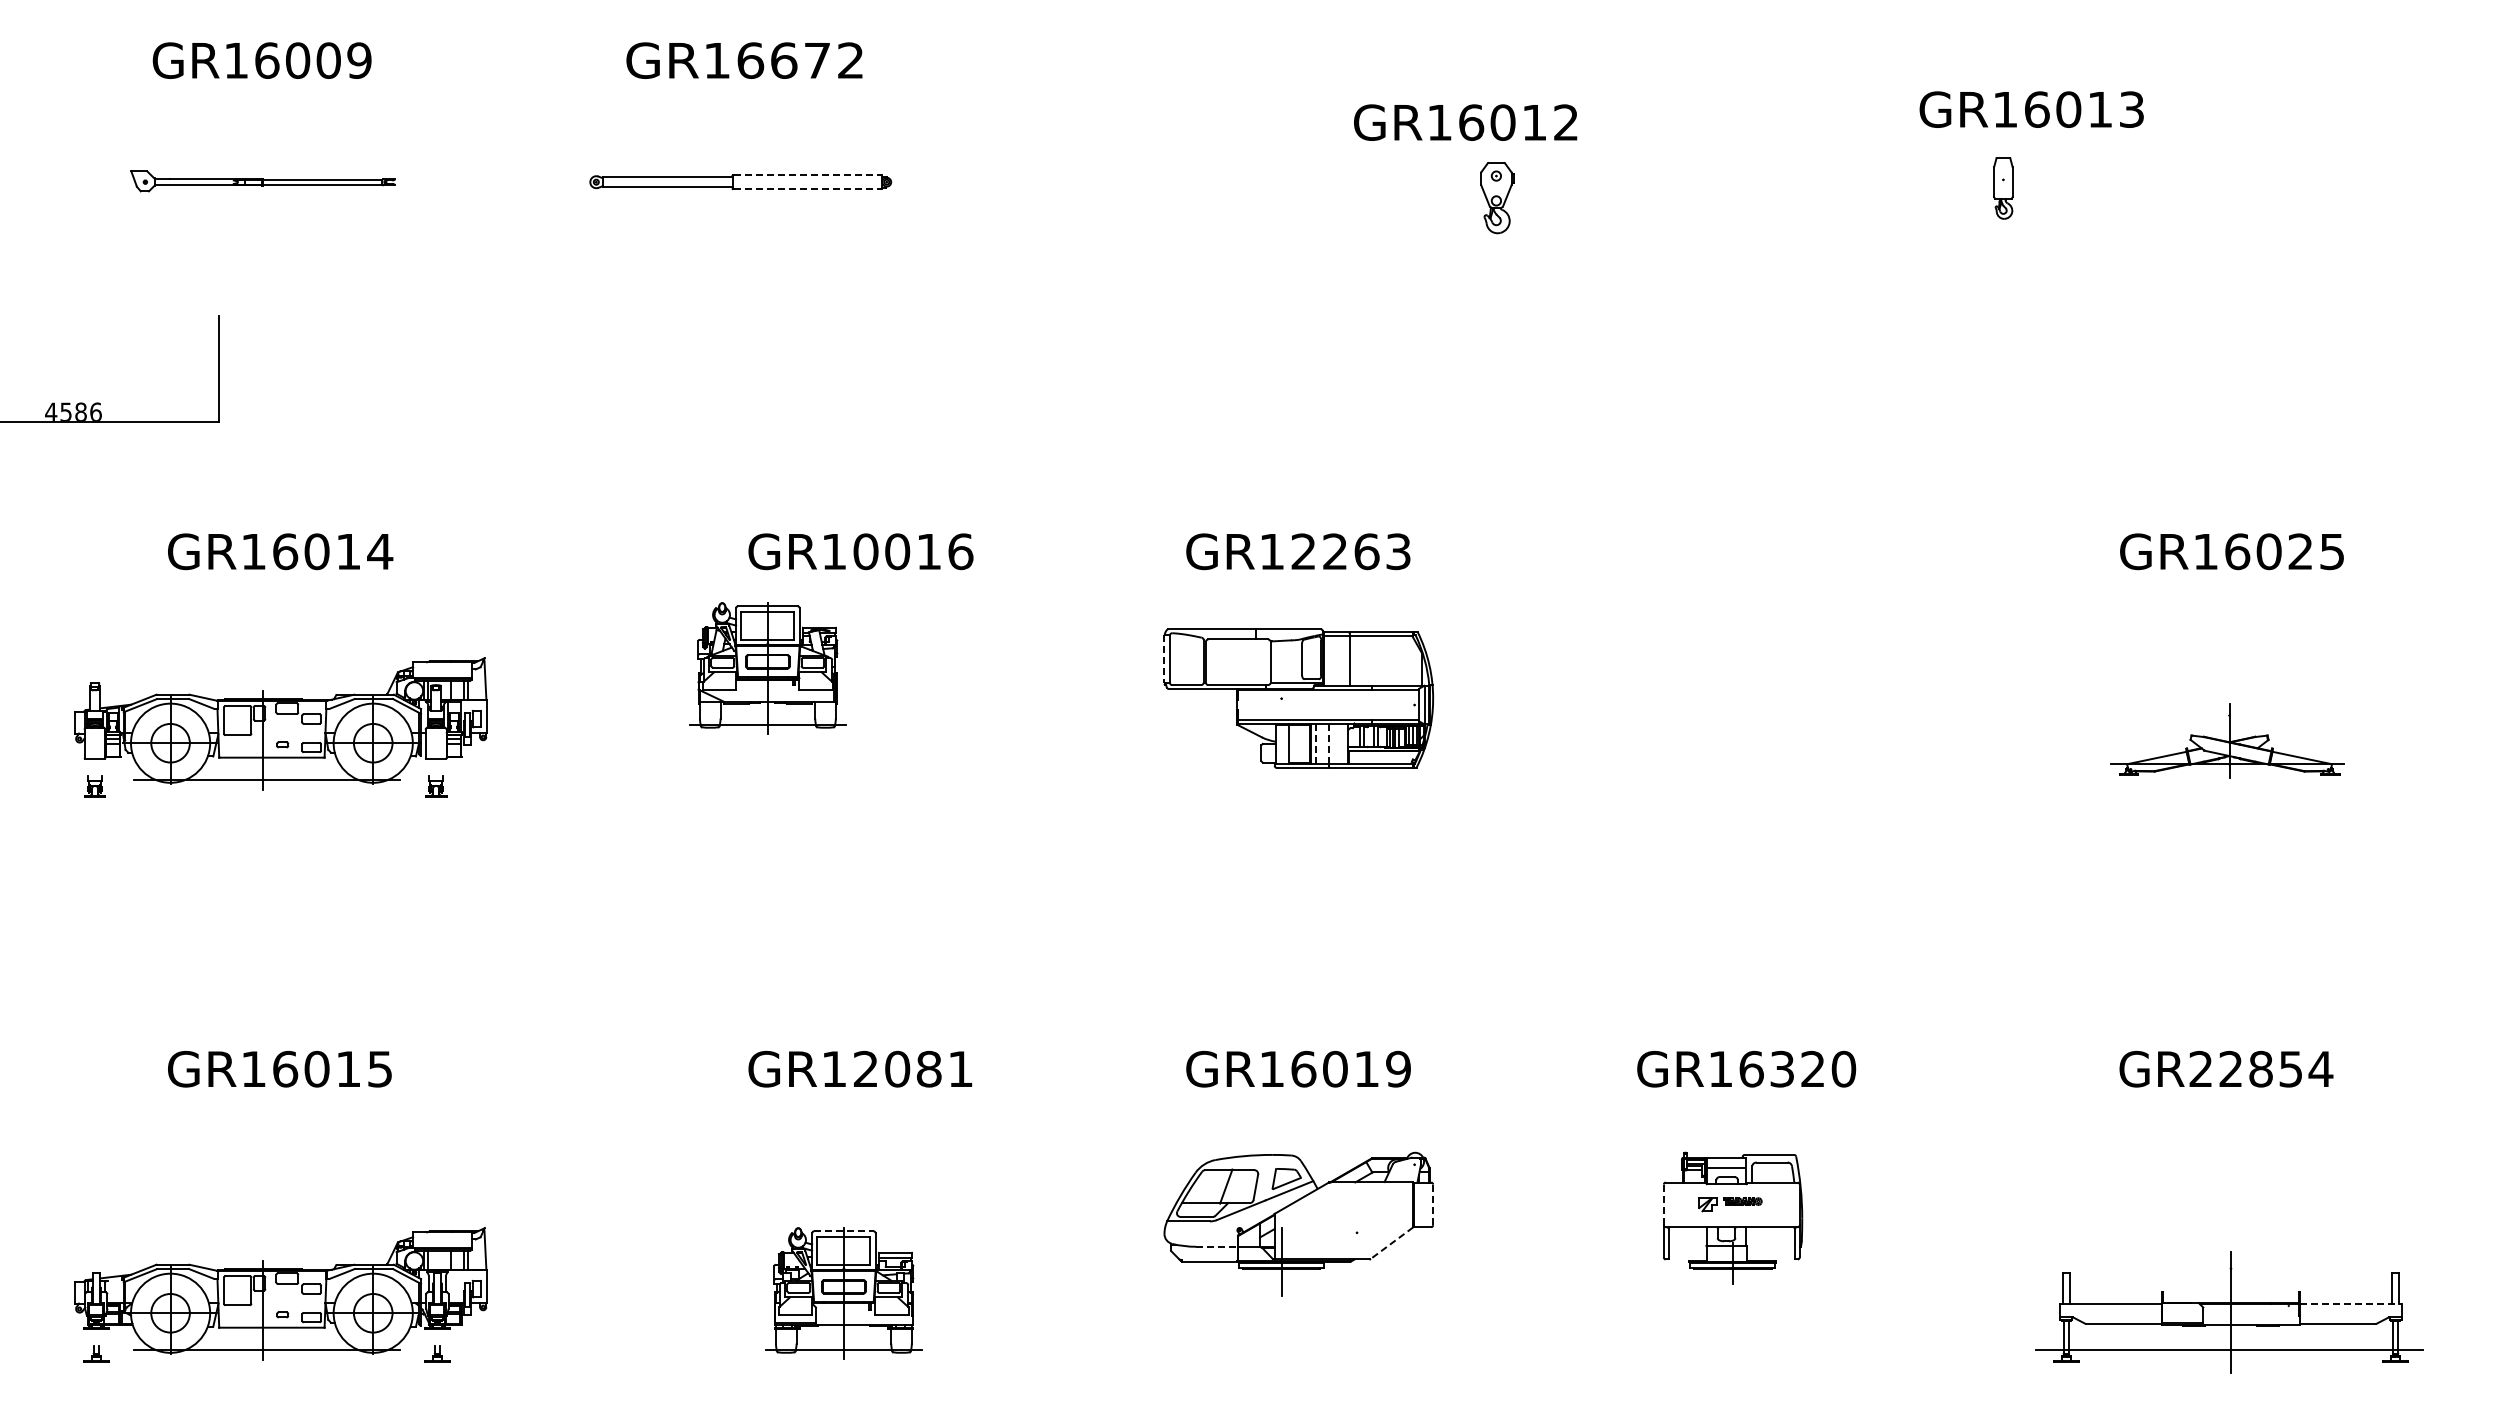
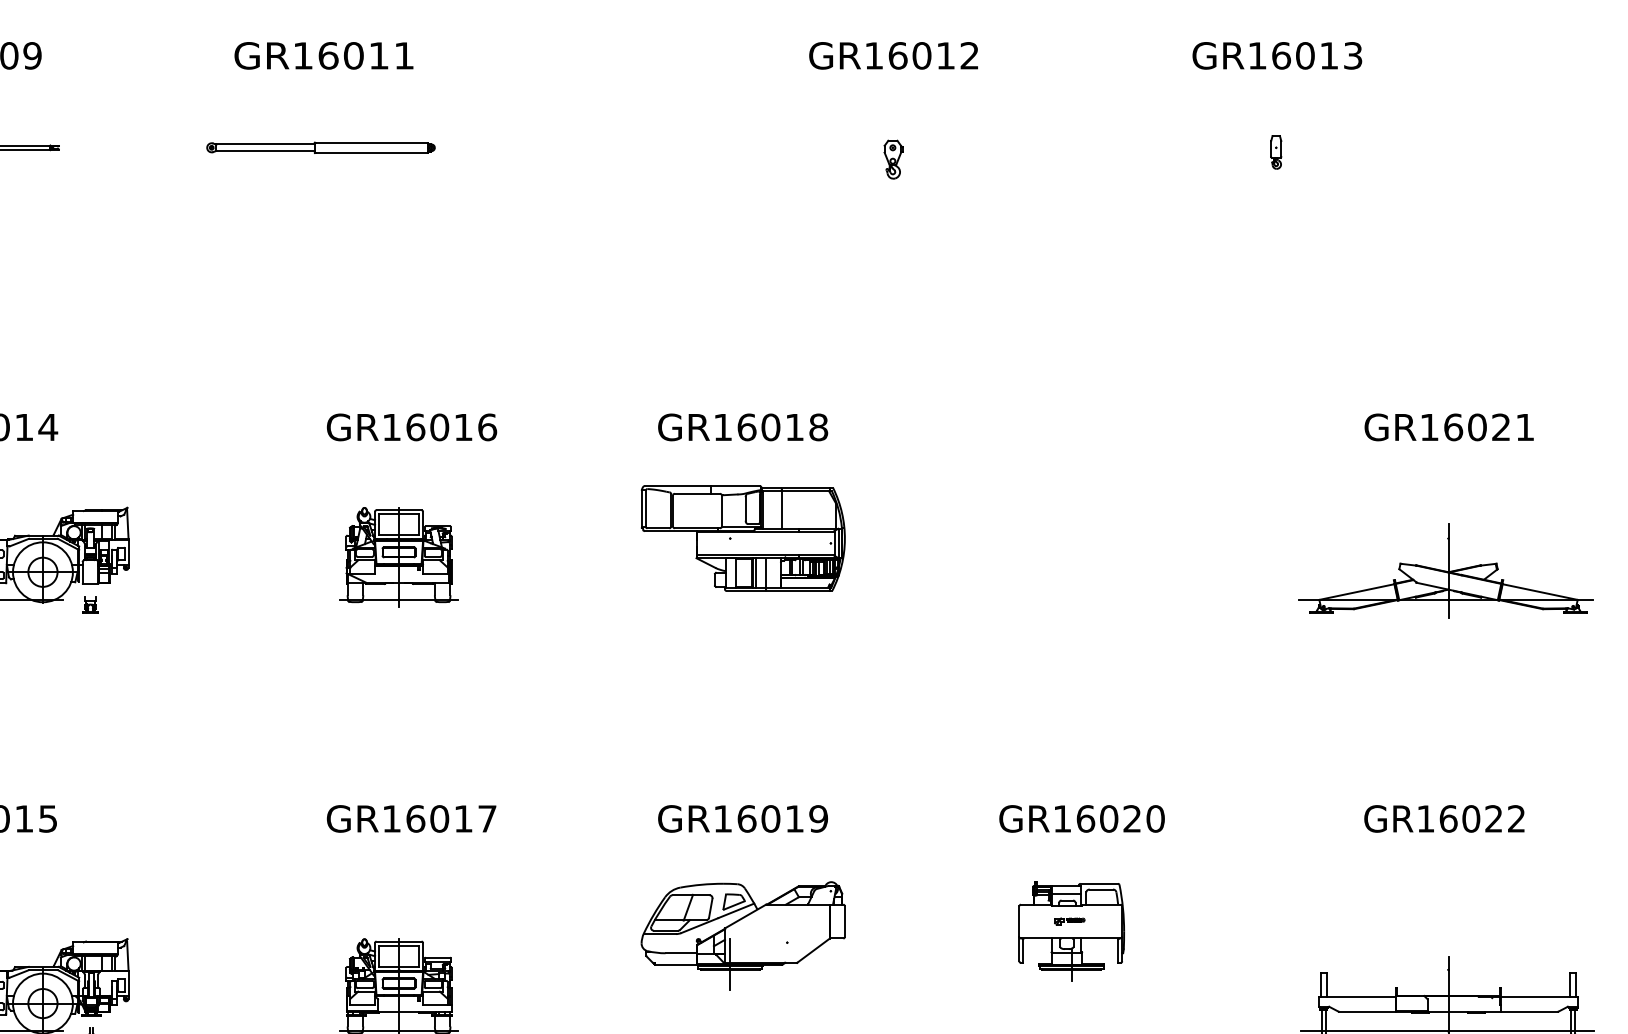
text: (816, 60) -> (378, 55), GR16672 -> GR16011
text: (2031, 109) -> (1277, 55), moved
text: (1465, 122) -> (893, 55), moved
line: (808, 175) -> (372, 142), dashed -> solid
part: (2002, 187) -> (1275, 151), size x0.71
line: (808, 189) -> (372, 153), dashed -> solid
part: (1496, 197) -> (892, 159), size x0.71
text: (865, 551) -> (415, 427), GR10016 -> GR16016
text: (1350, 551) -> (782, 427), GR12263 -> GR16018
text: (2331, 552) -> (1524, 427), GR16025 -> GR16021
line: (1164, 659) -> (641, 508), dashed -> solid
part: (767, 668) -> (398, 557), moved
part: (2227, 740) -> (1445, 570), size x1.67
line: (1315, 744) -> (755, 573), dashed -> solid
line: (1329, 744) -> (766, 573), dashed -> solid
text: (912, 1068) -> (450, 818), GR12081 -> GR16017
text: (1782, 1068) -> (1109, 818), GR16320 -> GR16020
text: (2261, 1068) -> (1471, 818), GR22854 -> GR16022
line: (1433, 1204) -> (845, 921), dashed -> solid
line: (1663, 1205) -> (1019, 922), dashed -> solid
part: (1730, 1205) -> (1069, 922), size x0.62
line: (843, 1231) -> (398, 941), dashed -> solid
line: (1391, 1243) -> (813, 950), dashed -> solid
line: (1216, 1246) -> (680, 953), dashed -> solid
line: (2351, 1304) -> (1539, 996), dashed -> solid

